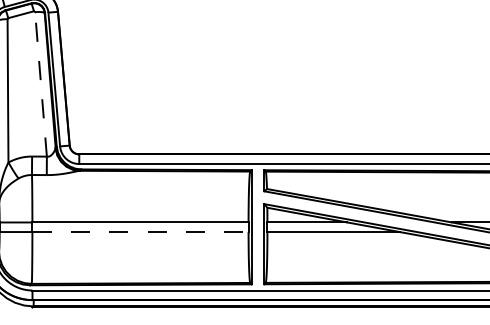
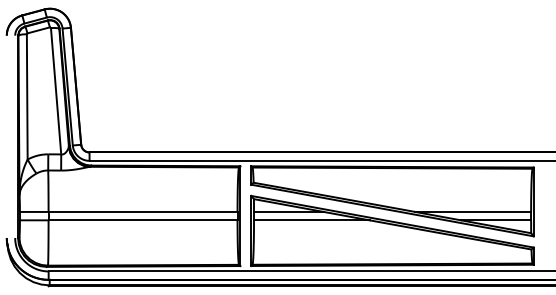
line: (41, 83) -> (56, 90), dashed -> solid
line: (140, 232) -> (143, 220), dashed -> solid

